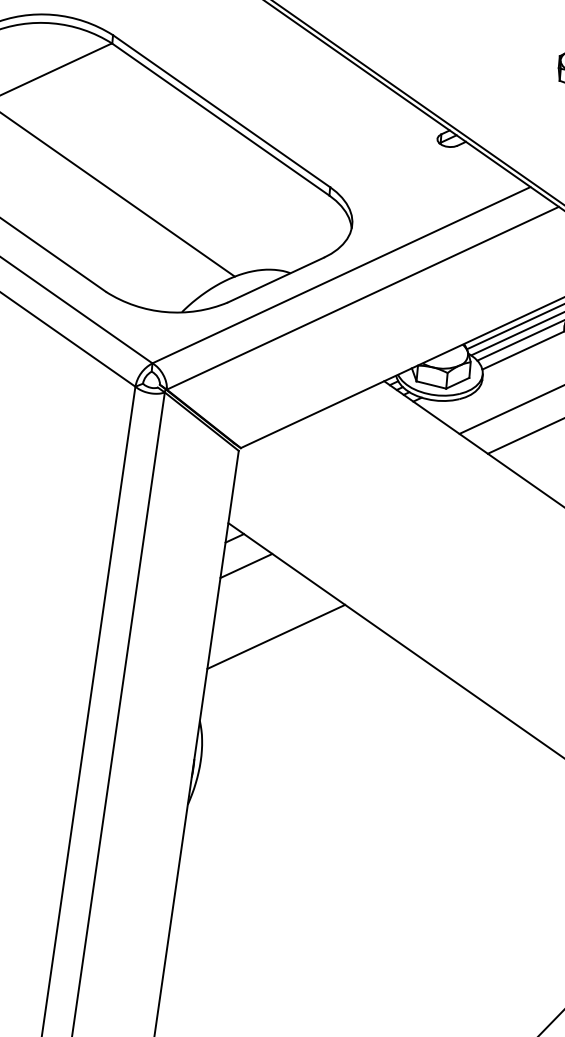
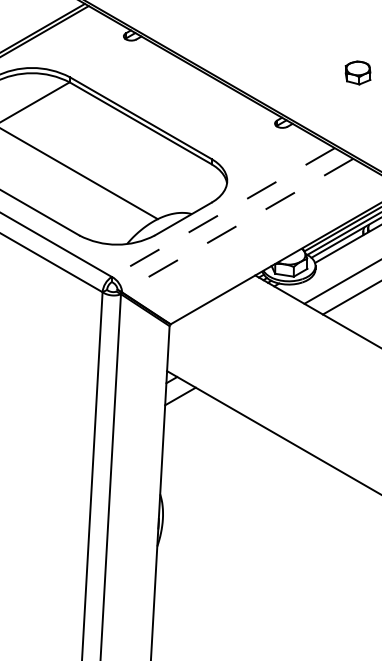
line: (341, 275) -> (223, 212), solid -> dashed
line: (362, 298) -> (237, 225), solid -> dashed
line: (275, 636) -> (202, 438), removed

